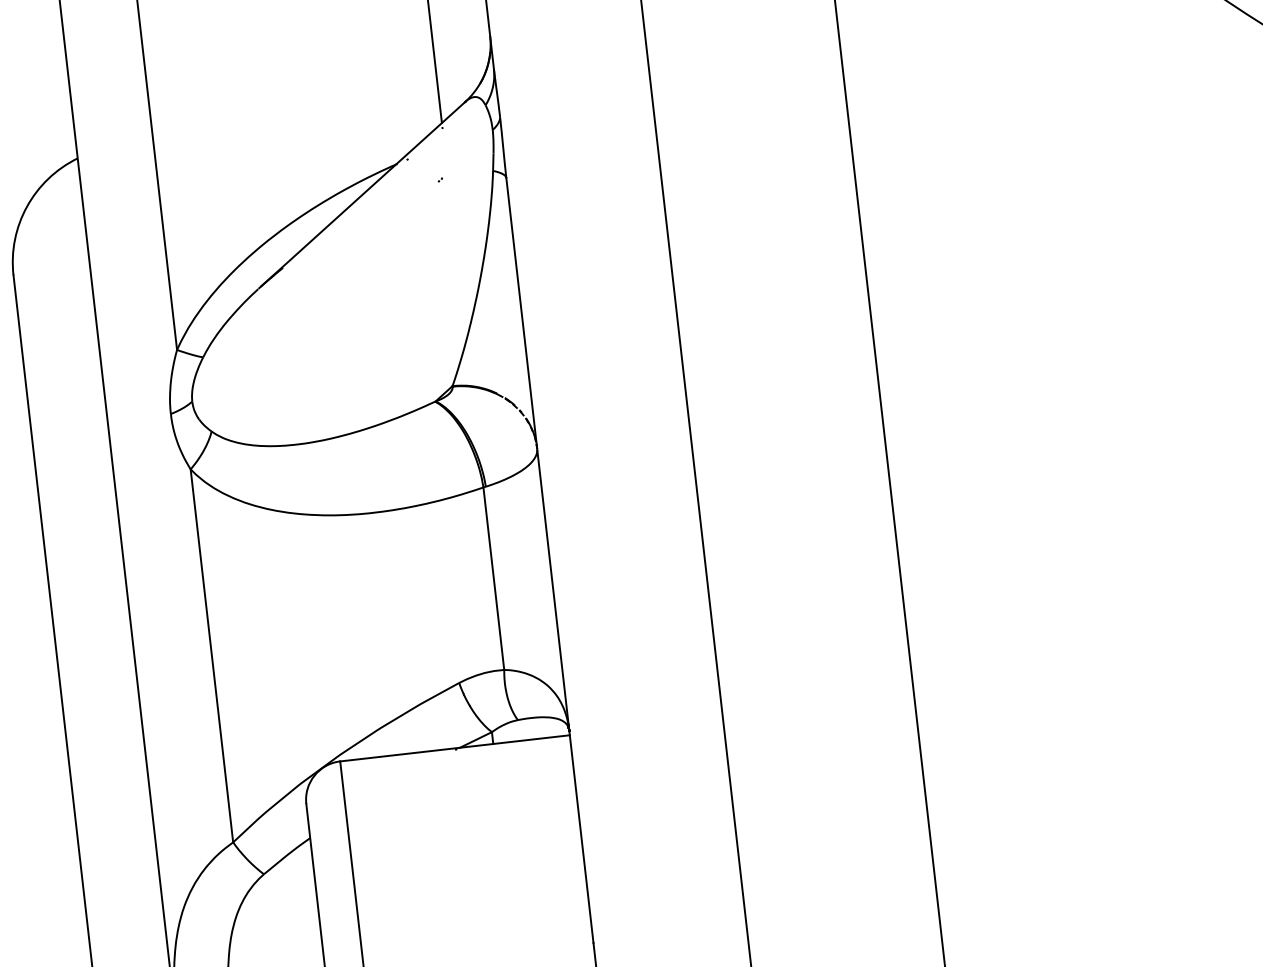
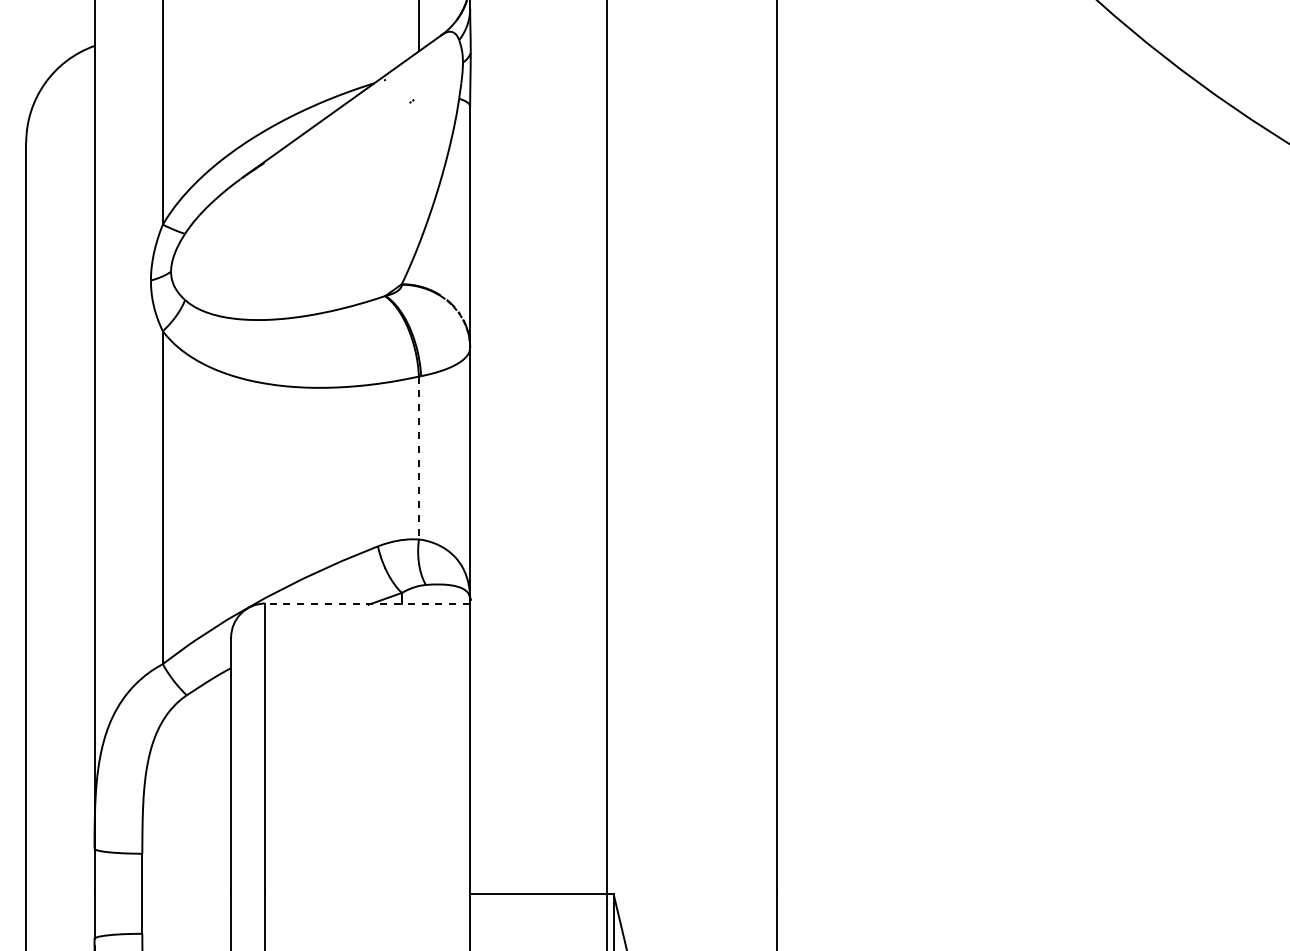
line: (493, 579) -> (418, 458), solid -> dashed
line: (454, 748) -> (367, 603), solid -> dashed

